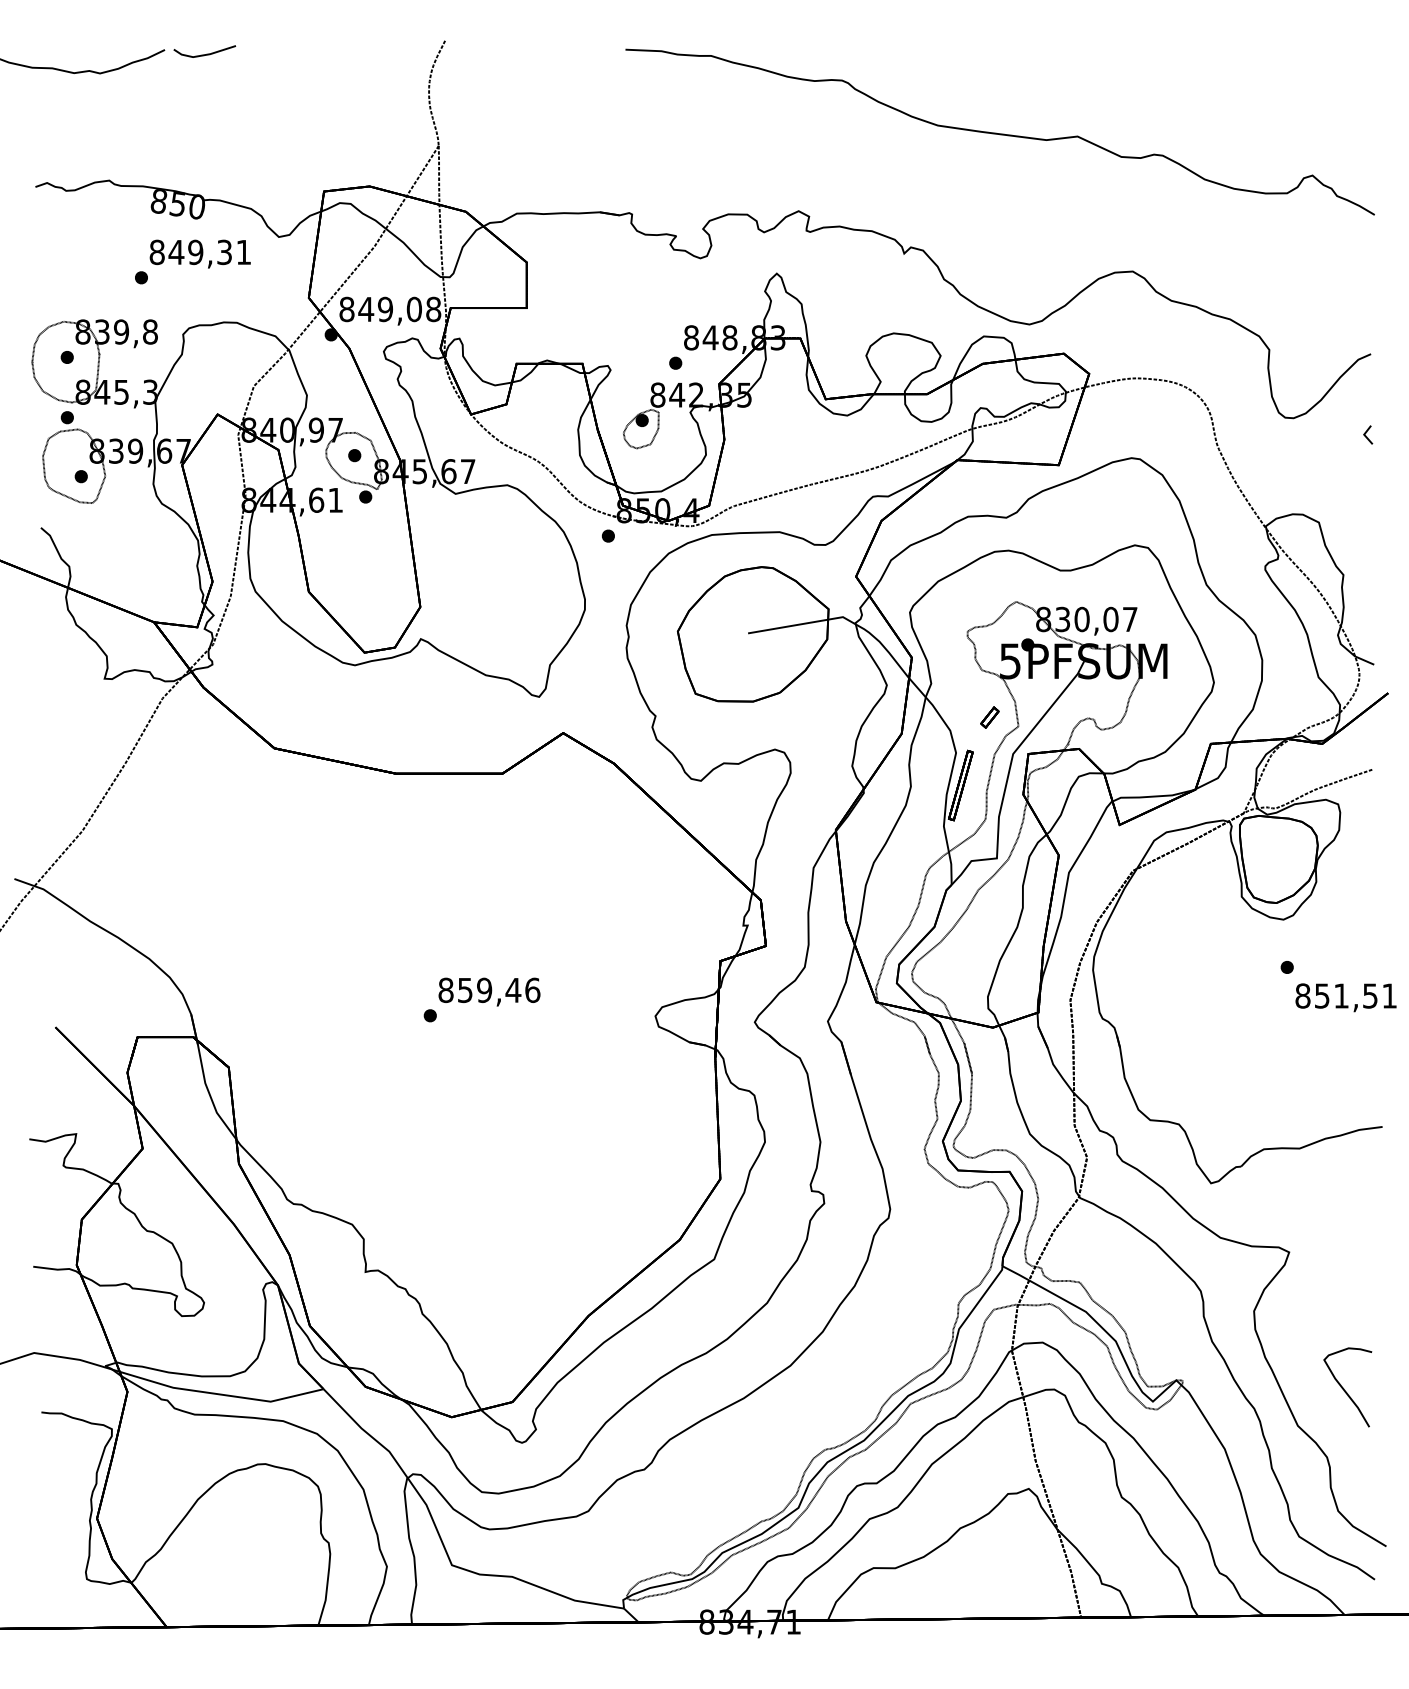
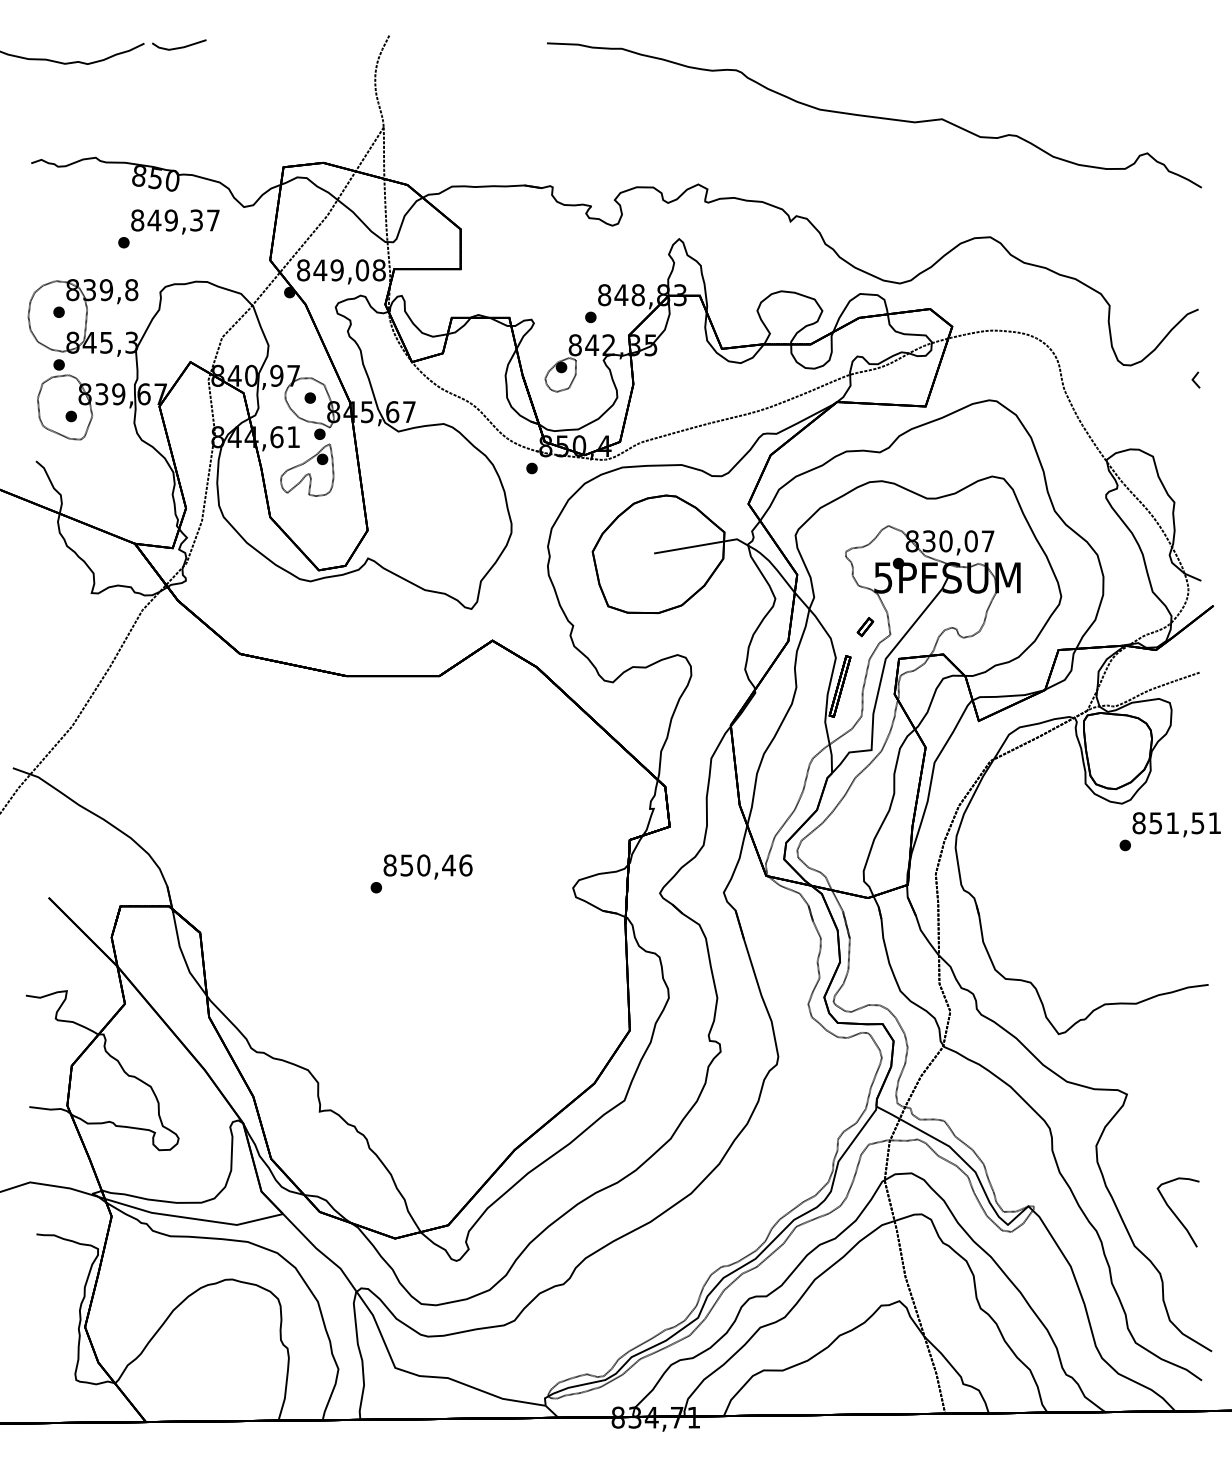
text: (243, 252) -> (213, 220), 849,31 -> 849,37
part: (351, 537) -> (307, 469), added
text: (484, 990) -> (423, 865), 859,46 -> 850,46
text: (1345, 997) -> (1176, 824), moved

